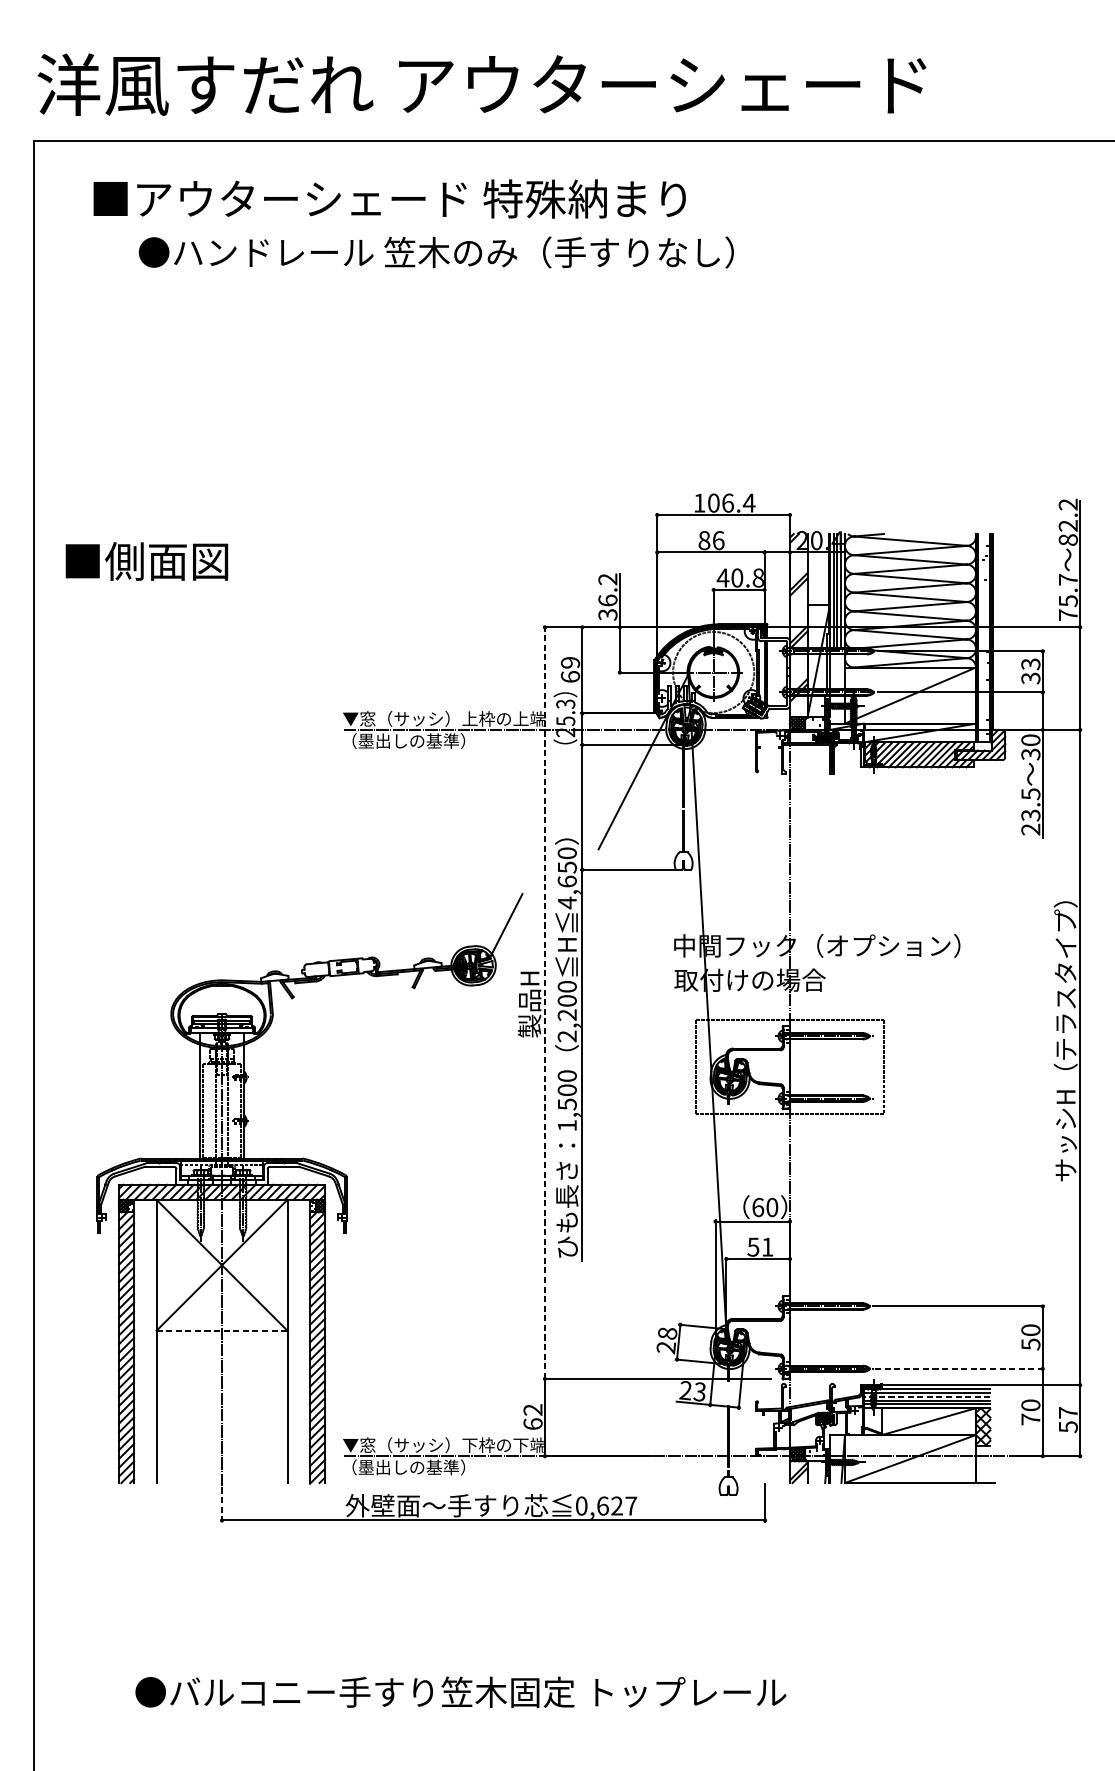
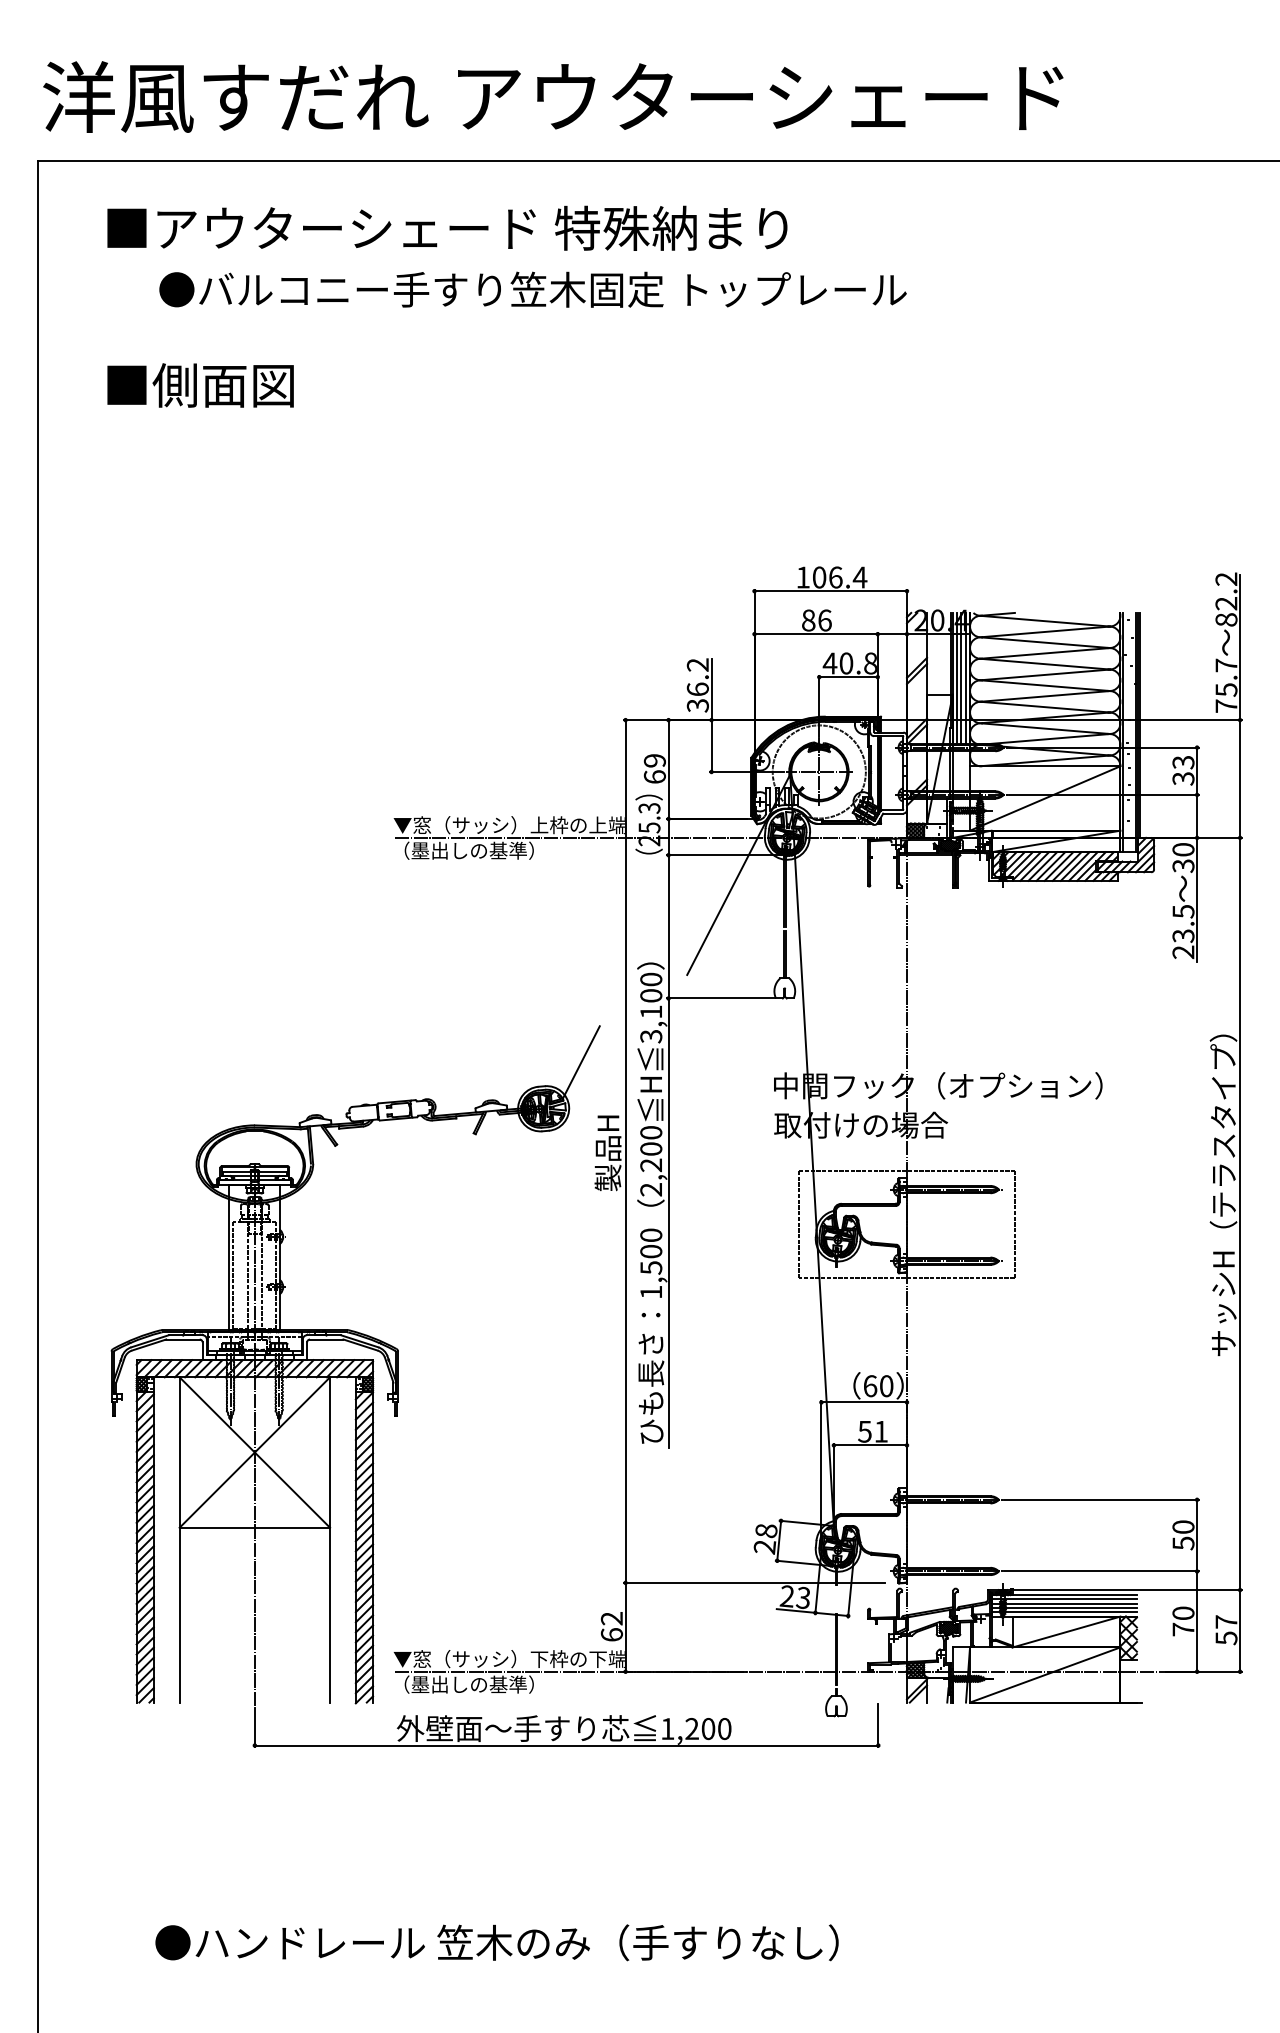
text: (481, 252) -> (552, 289), ●ハンドレール 笠木のみ（手すりなし） -> ●バルコニー手すり笠木固定 トップレール
text: (146, 561) -> (200, 385), moved
text: (567, 885) -> (651, 1016), 4,650 -> 3,100
line: (544, 1003) -> (625, 1151), dashed -> solid
line: (222, 1330) -> (255, 1527), dashed -> solid
line: (960, 1368) -> (1102, 1571), dashed -> solid
line: (927, 1396) -> (1064, 1603), dashed -> solid
line: (221, 1504) -> (254, 1727), dashed -> solid
text: (606, 1505) -> (696, 1728), 0,627 -> 1,200
text: (477, 1692) -> (548, 1942), ●バルコニー手すり笠木固定 トップレール -> ●ハンドレール 笠木のみ（手すりなし）

